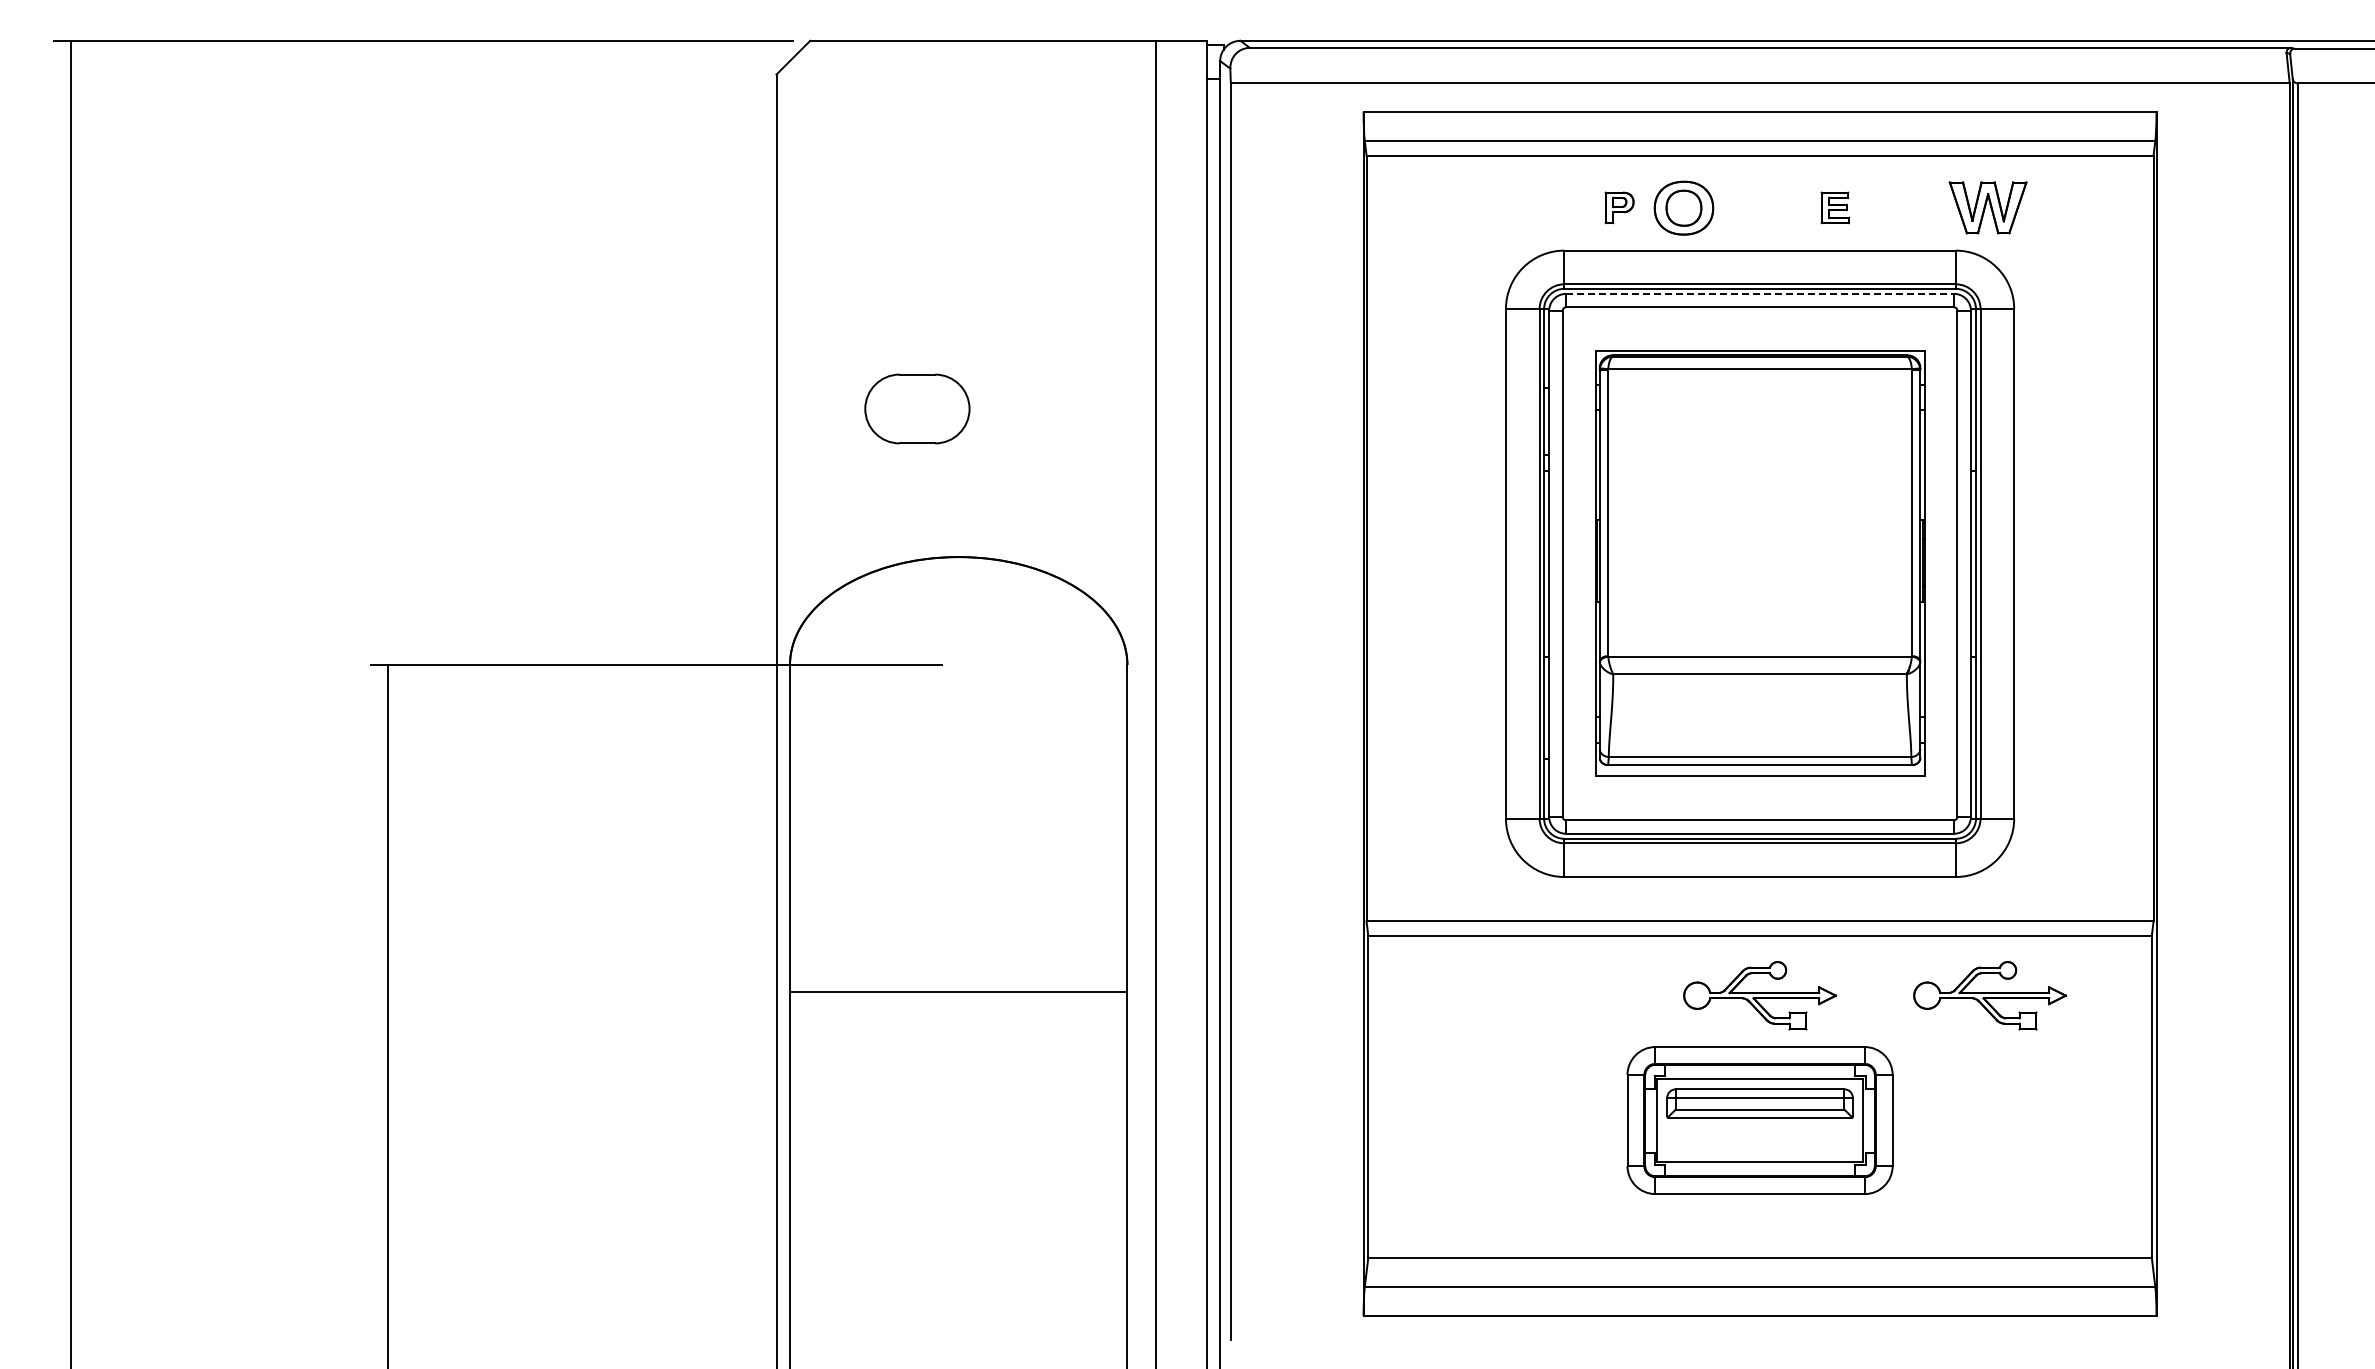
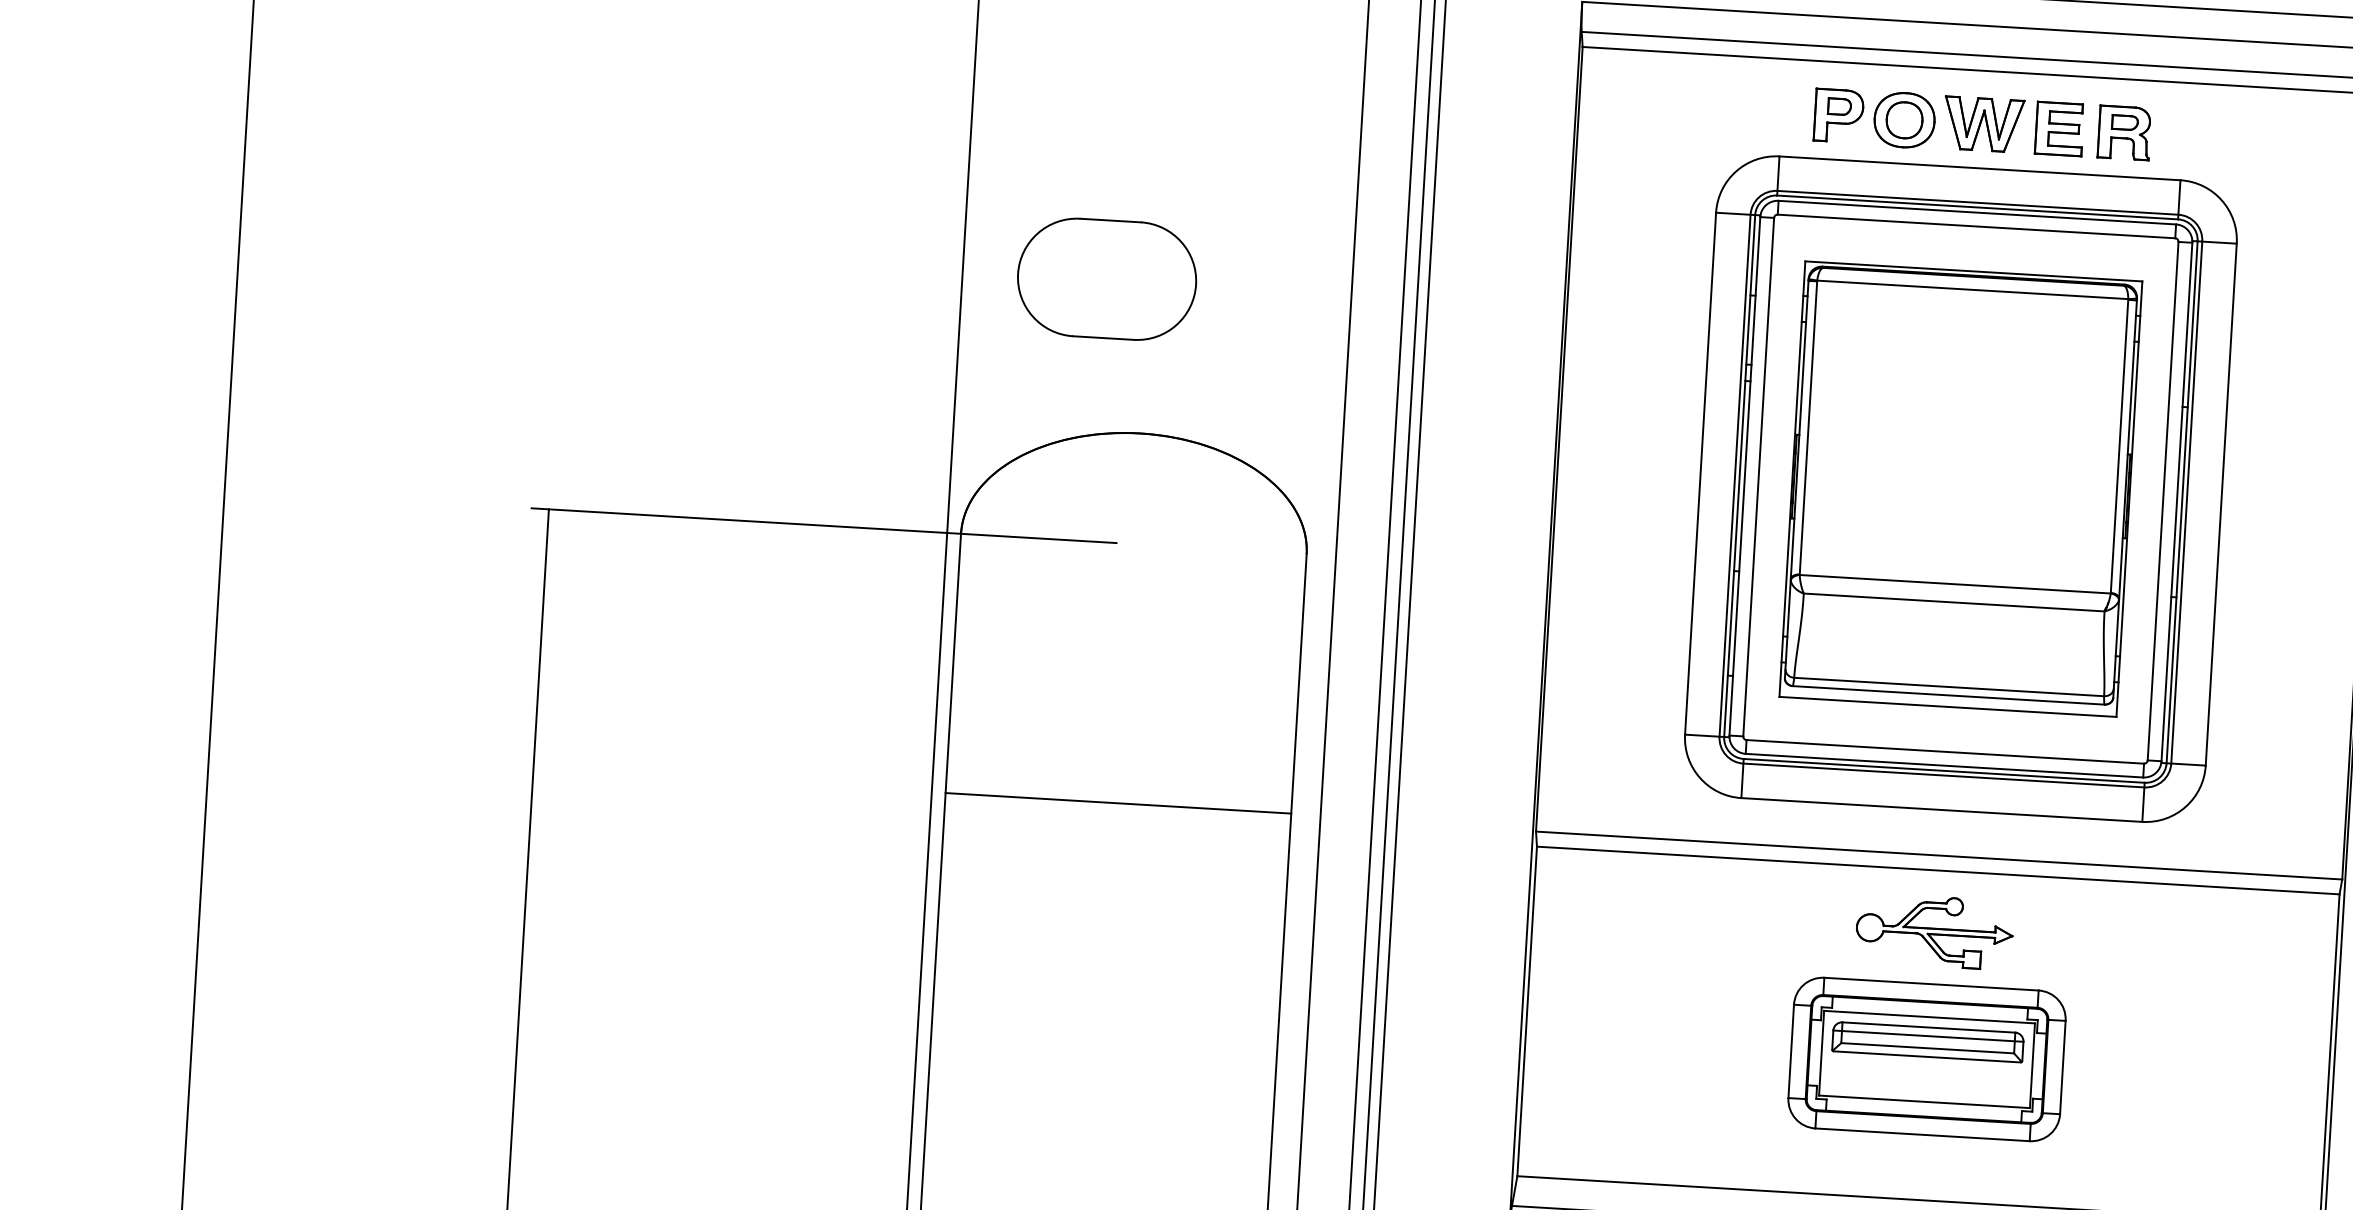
part: (1619, 207) -> (1838, 115), size x1.67
part: (1835, 207) -> (2059, 128), size x1.67
part: (1898, 207) -> (2124, 132), added
part: (1987, 207) -> (1983, 124), moved
line: (1760, 293) -> (1977, 212), dashed -> solid
part: (917, 408) -> (1107, 278), size x1.67
line: (958, 992) -> (1118, 803), moved
part: (1990, 995) -> (2170, 945), removed

